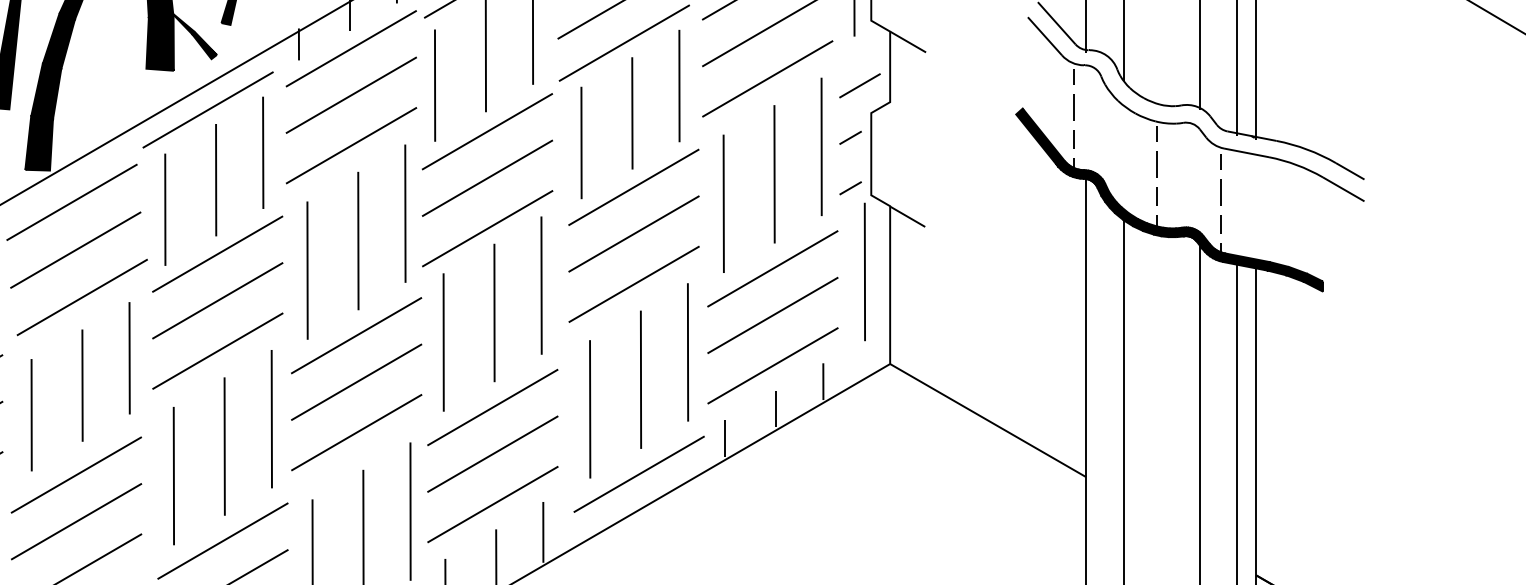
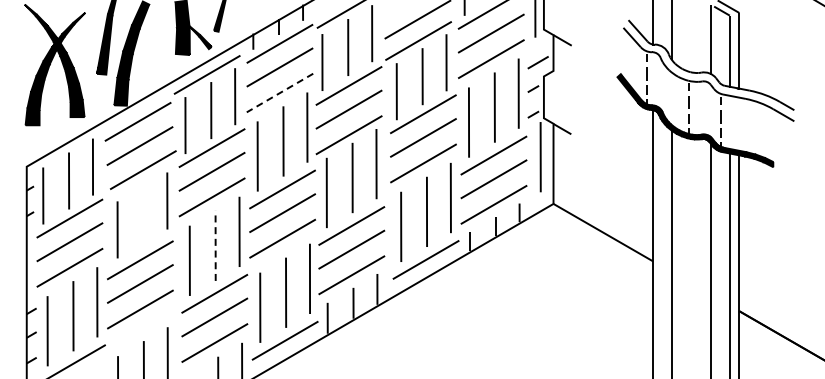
line: (350, 146) -> (279, 93), solid -> dashed
line: (82, 384) -> (143, 214), removed
line: (224, 445) -> (215, 245), solid -> dashed

